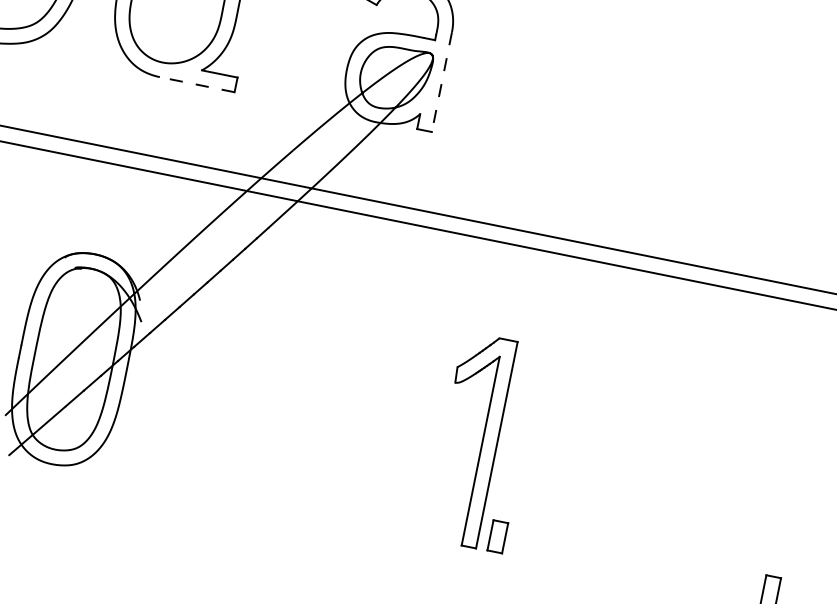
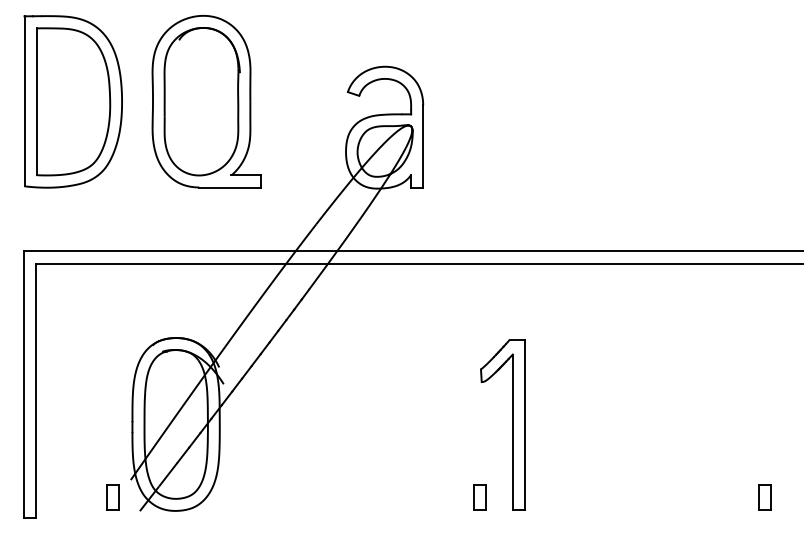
line: (442, 82) -> (423, 146), dashed -> solid
line: (197, 84) -> (230, 187), dashed -> solid
part: (497, 537) -> (479, 497), moved

